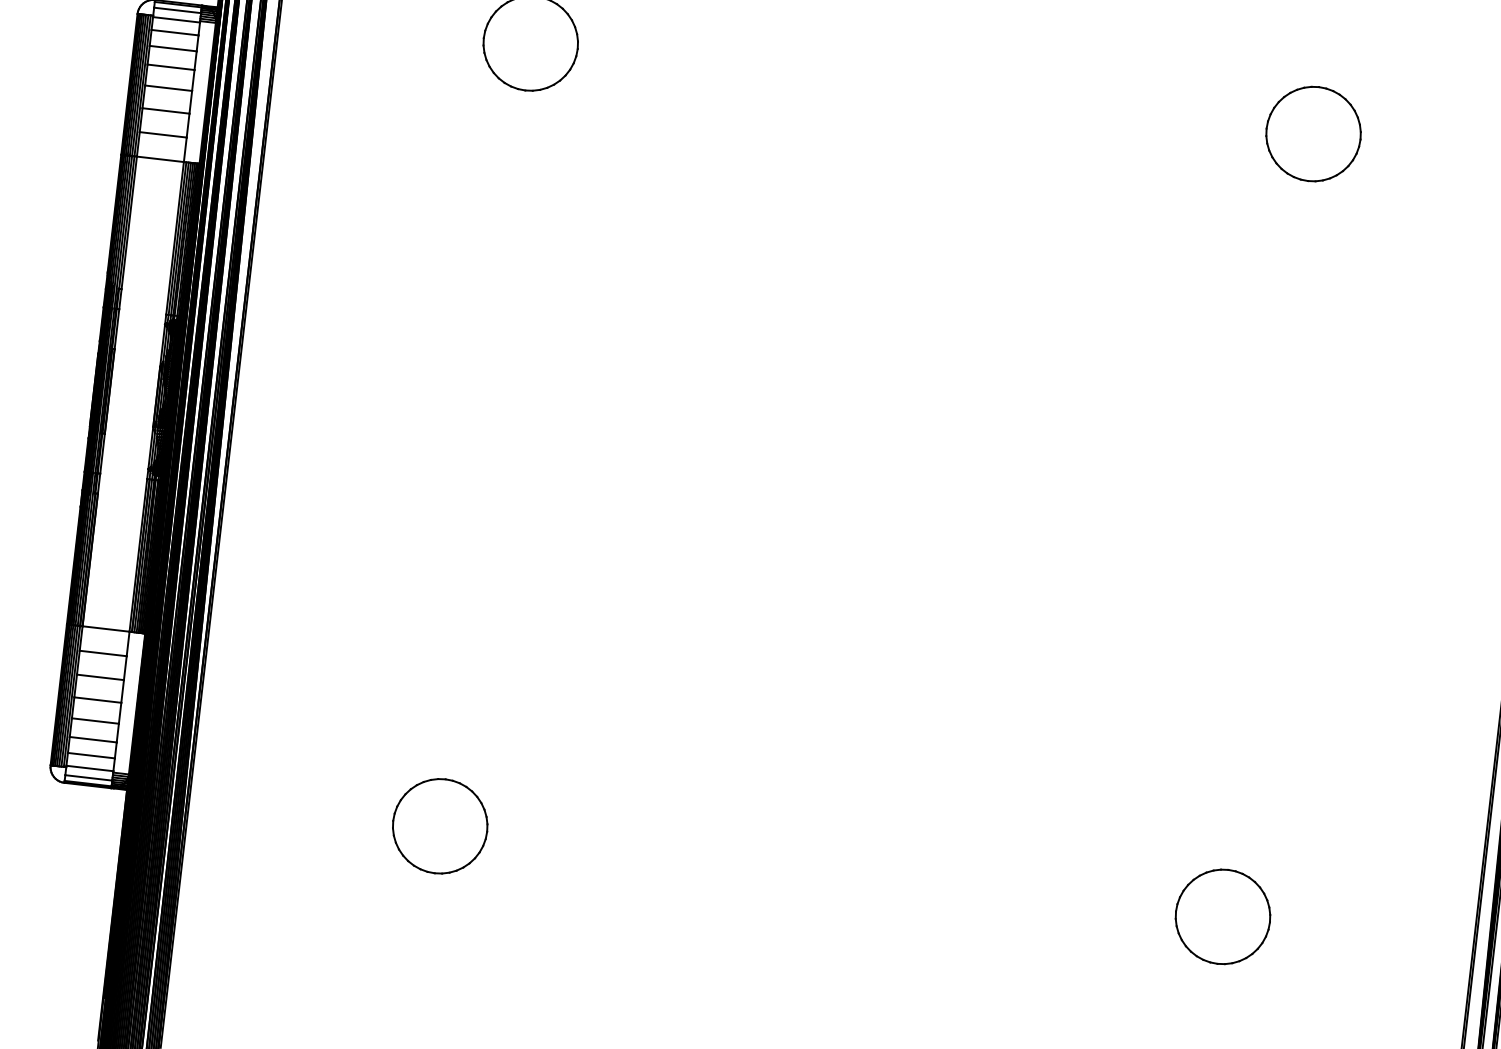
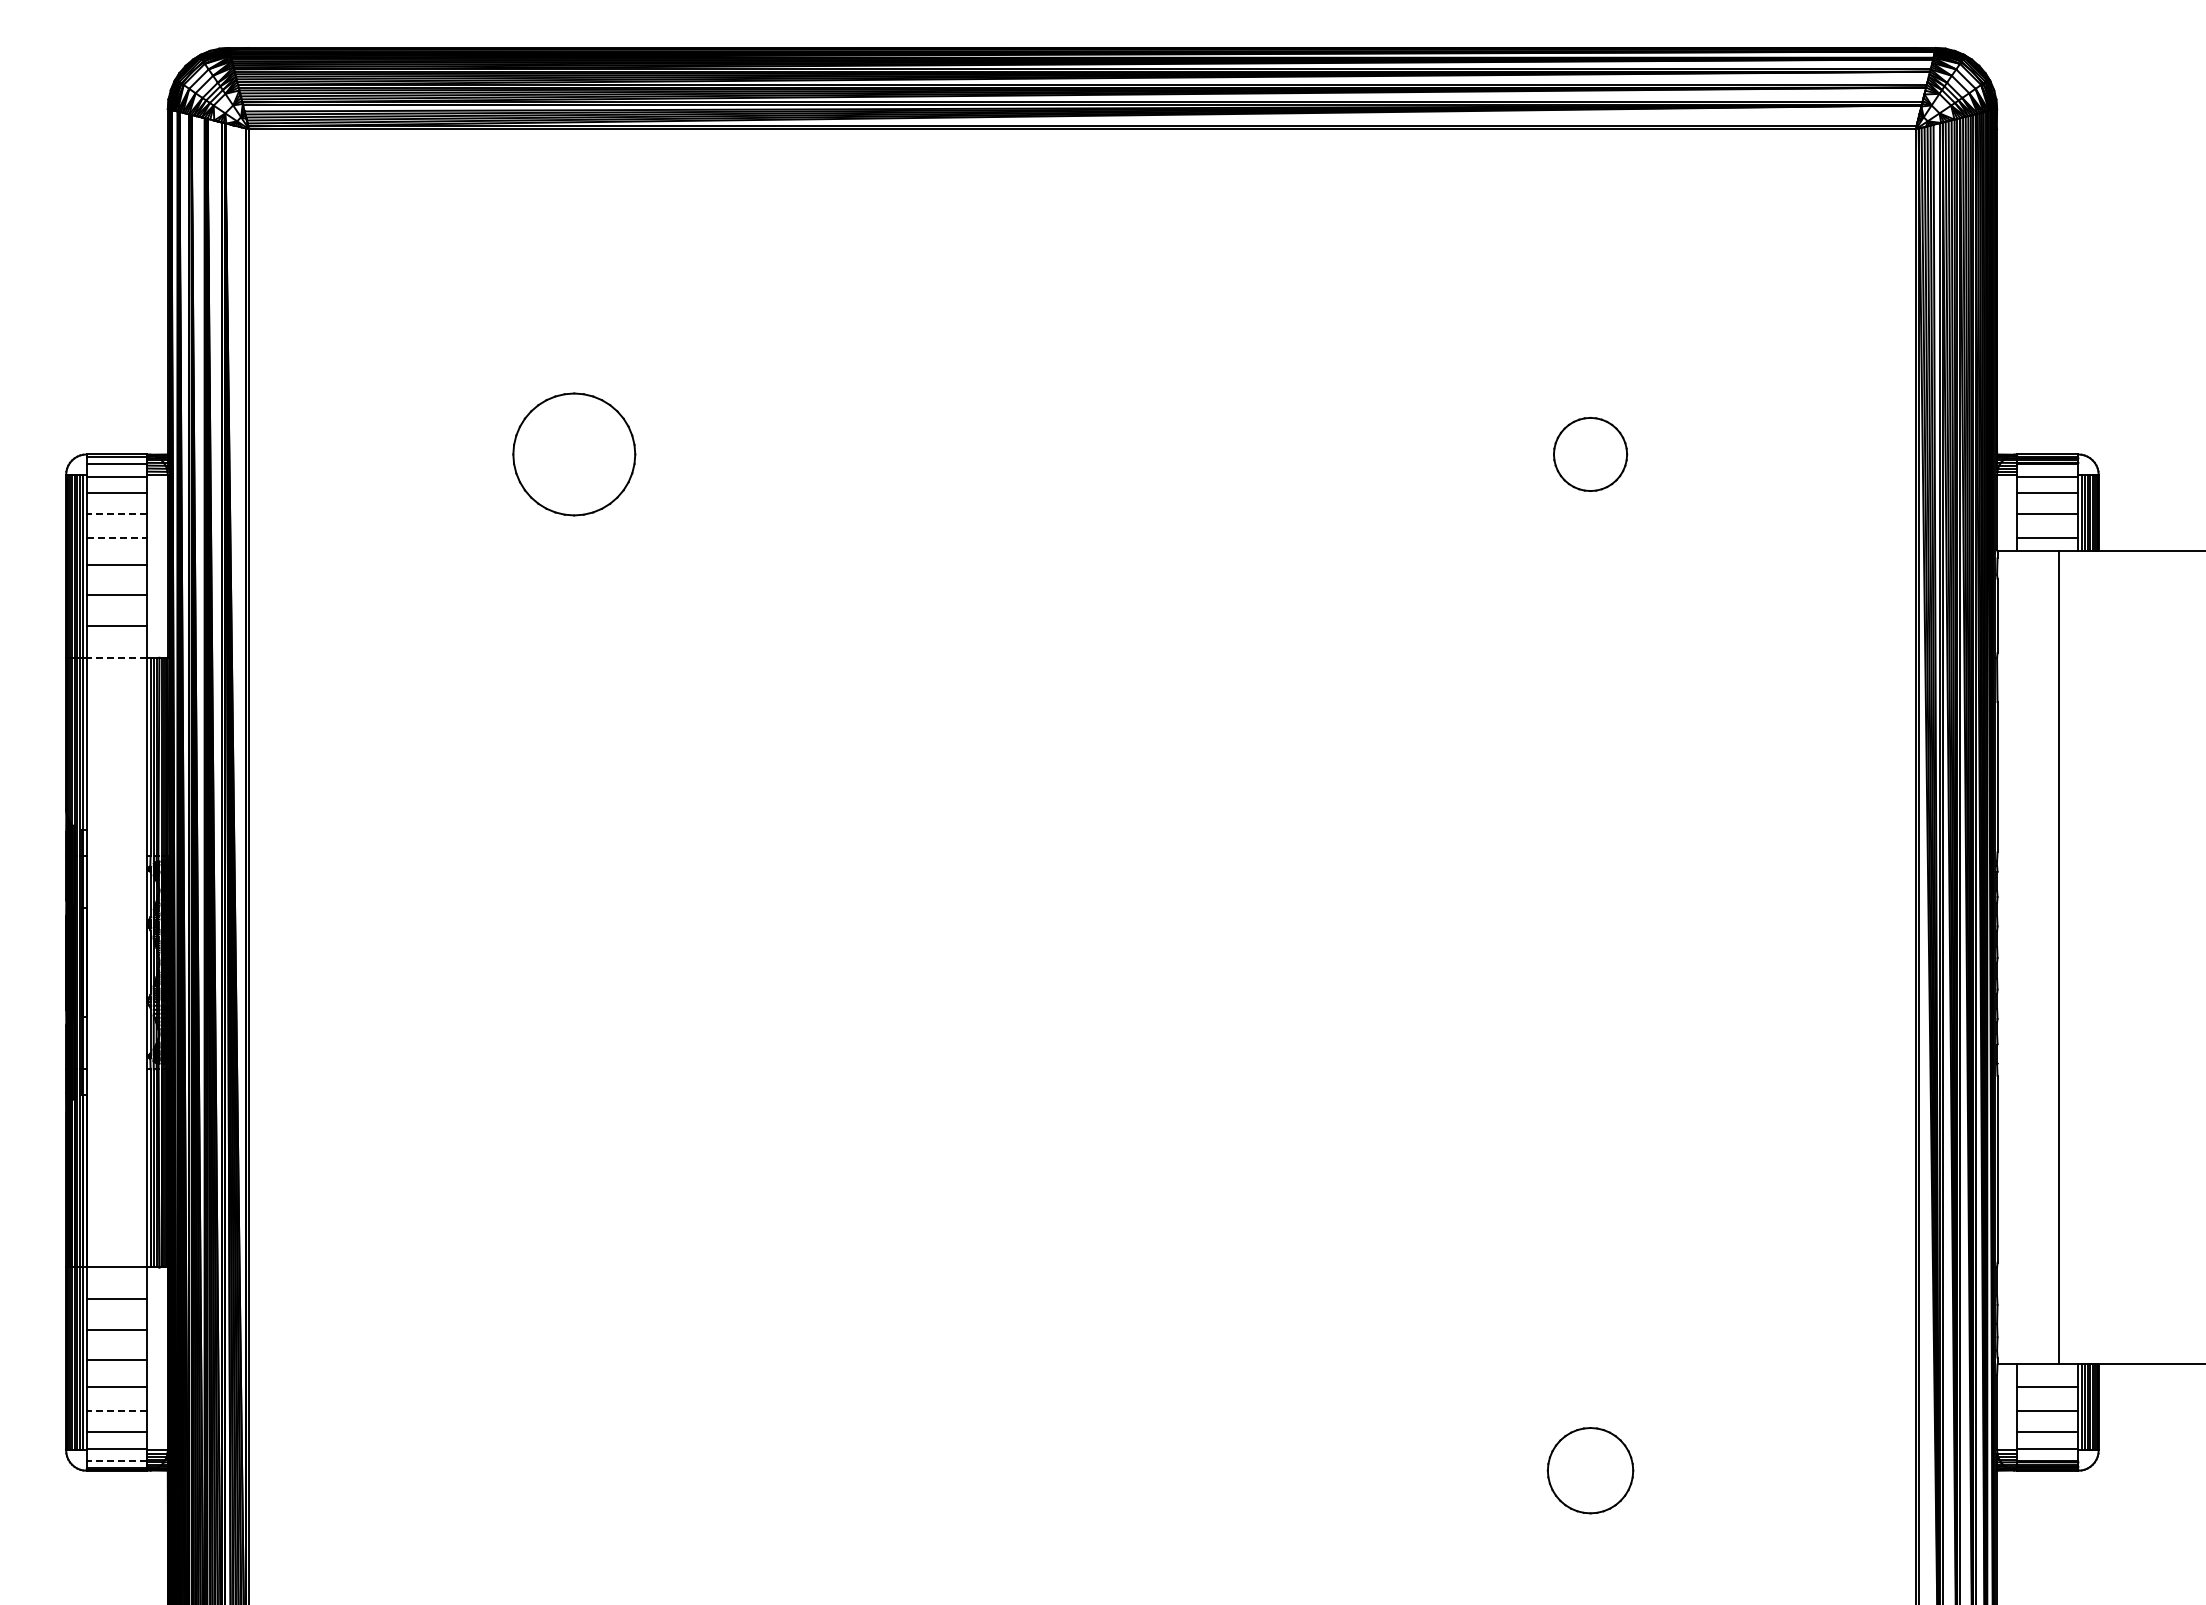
line: (172, 48) -> (116, 514), solid -> dashed
line: (171, 67) -> (117, 538), solid -> dashed
part: (1313, 134) -> (1590, 454), size x0.6
line: (160, 159) -> (116, 657), solid -> dashed
line: (92, 739) -> (116, 1411), solid -> dashed
line: (88, 777) -> (116, 1460), solid -> dashed
part: (440, 826) -> (574, 1470), removed
part: (1222, 916) -> (1590, 1470), size x0.7

